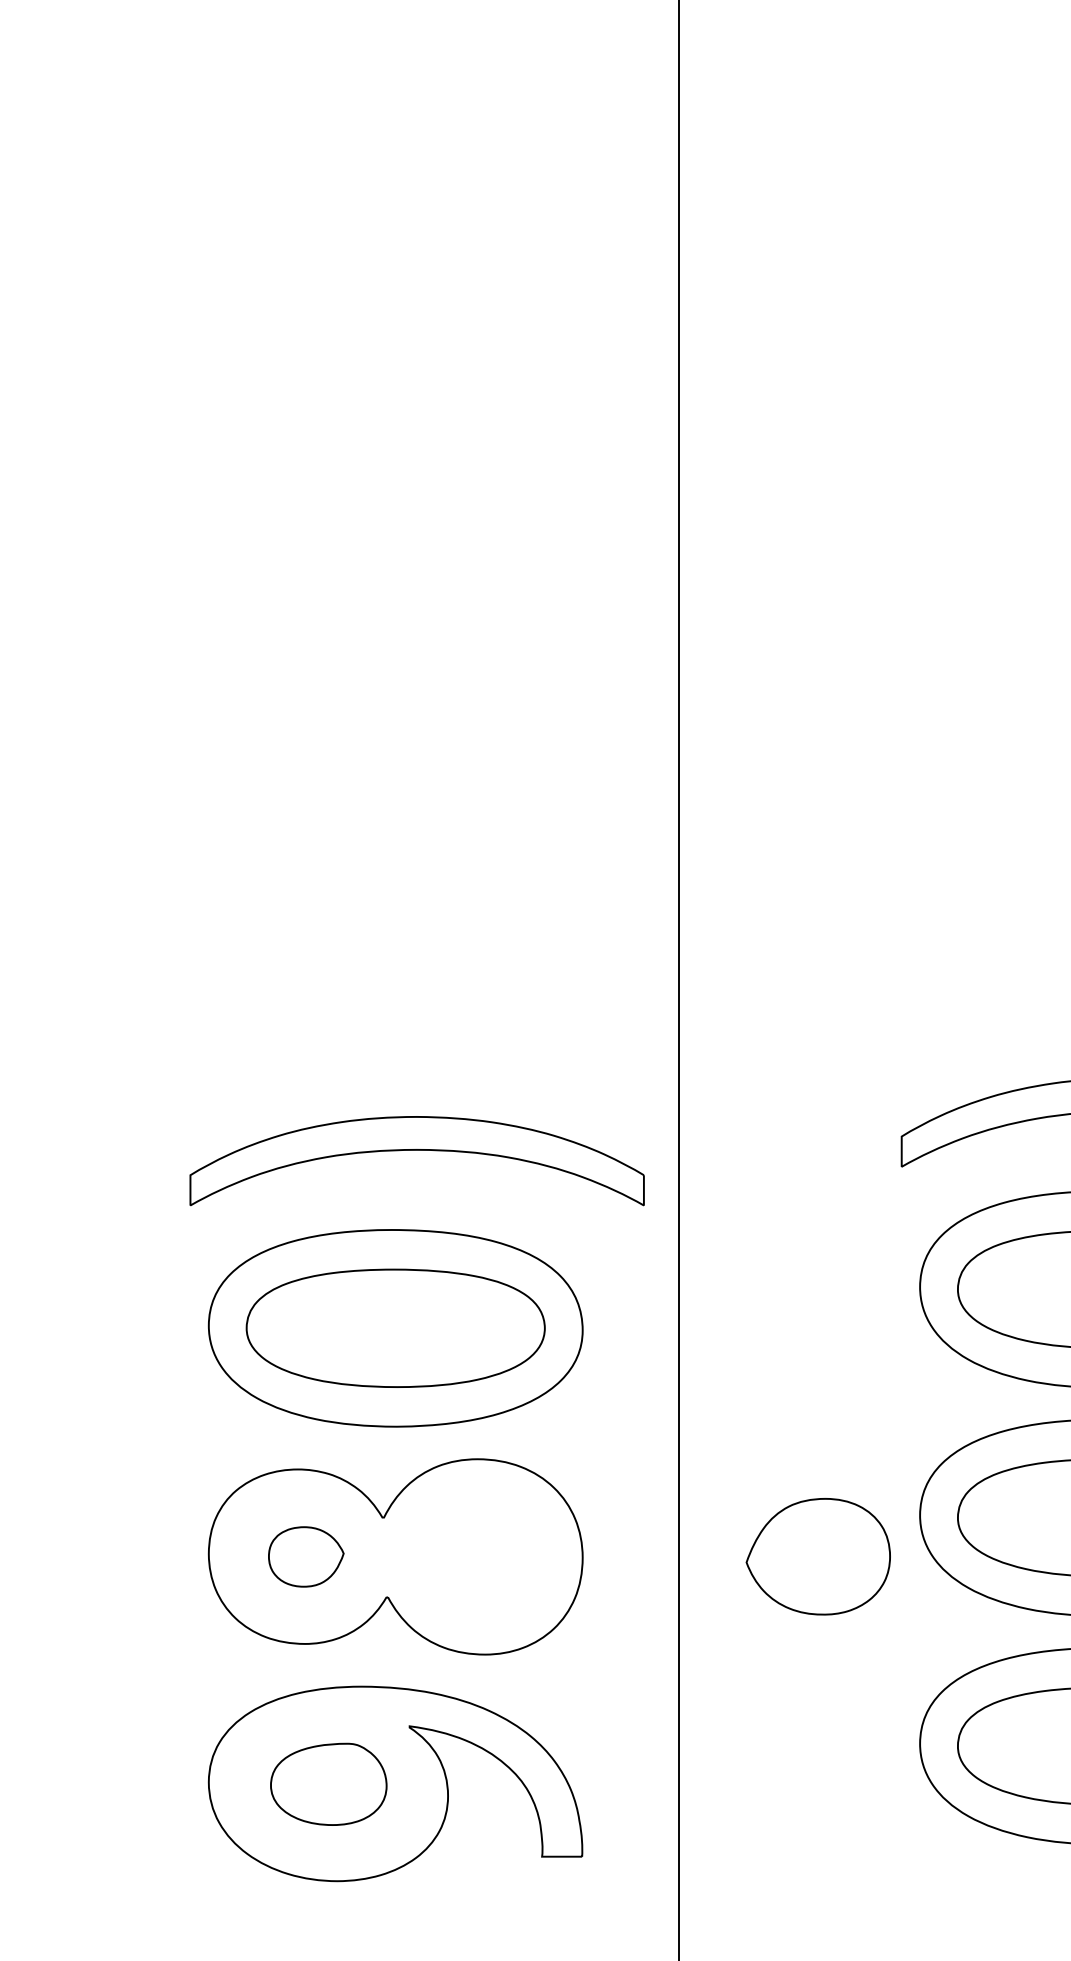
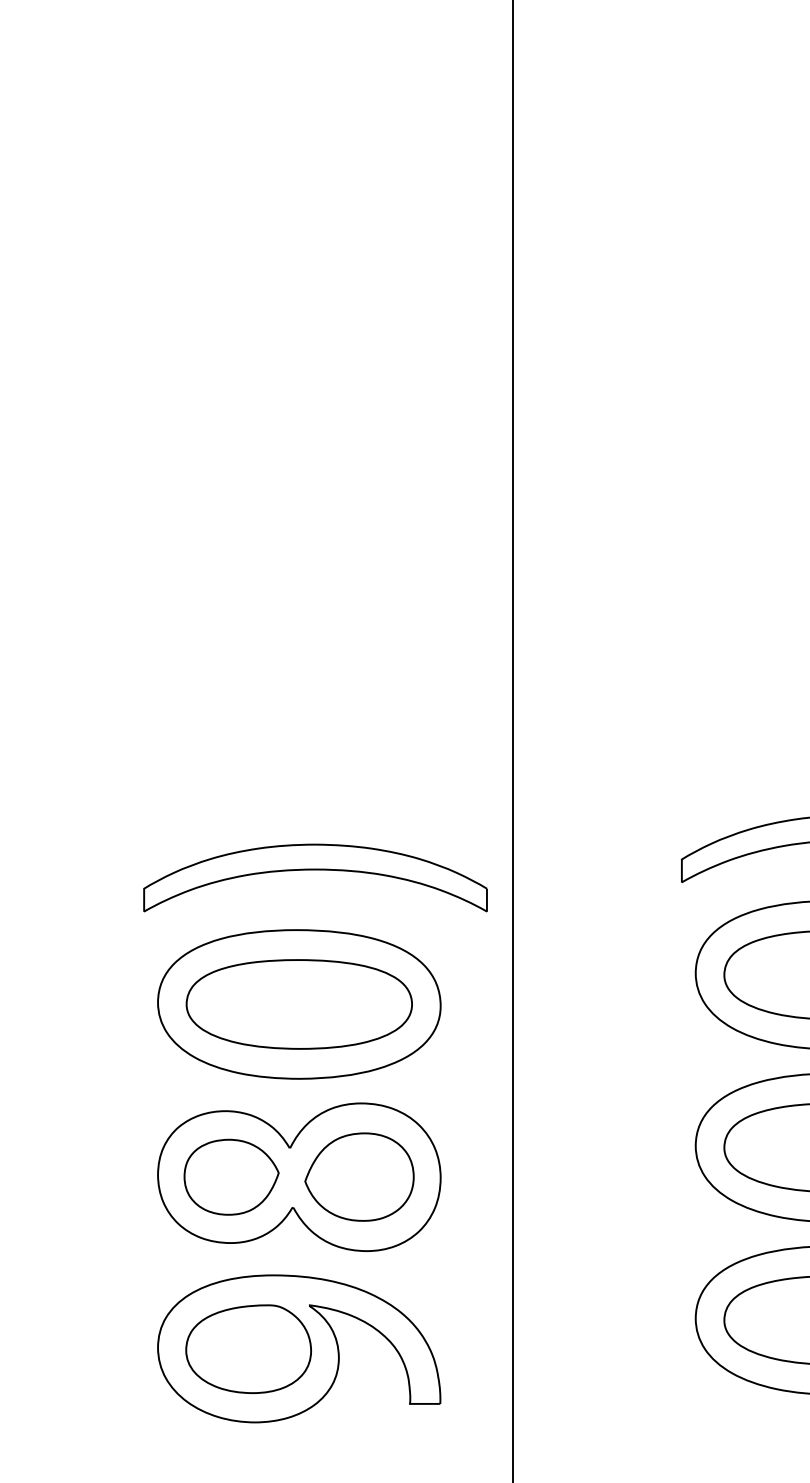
part: (306, 1556) -> (231, 1176), size x1.67
part: (817, 1556) -> (358, 1176), moved
part: (328, 1784) -> (248, 1349), size x1.43

